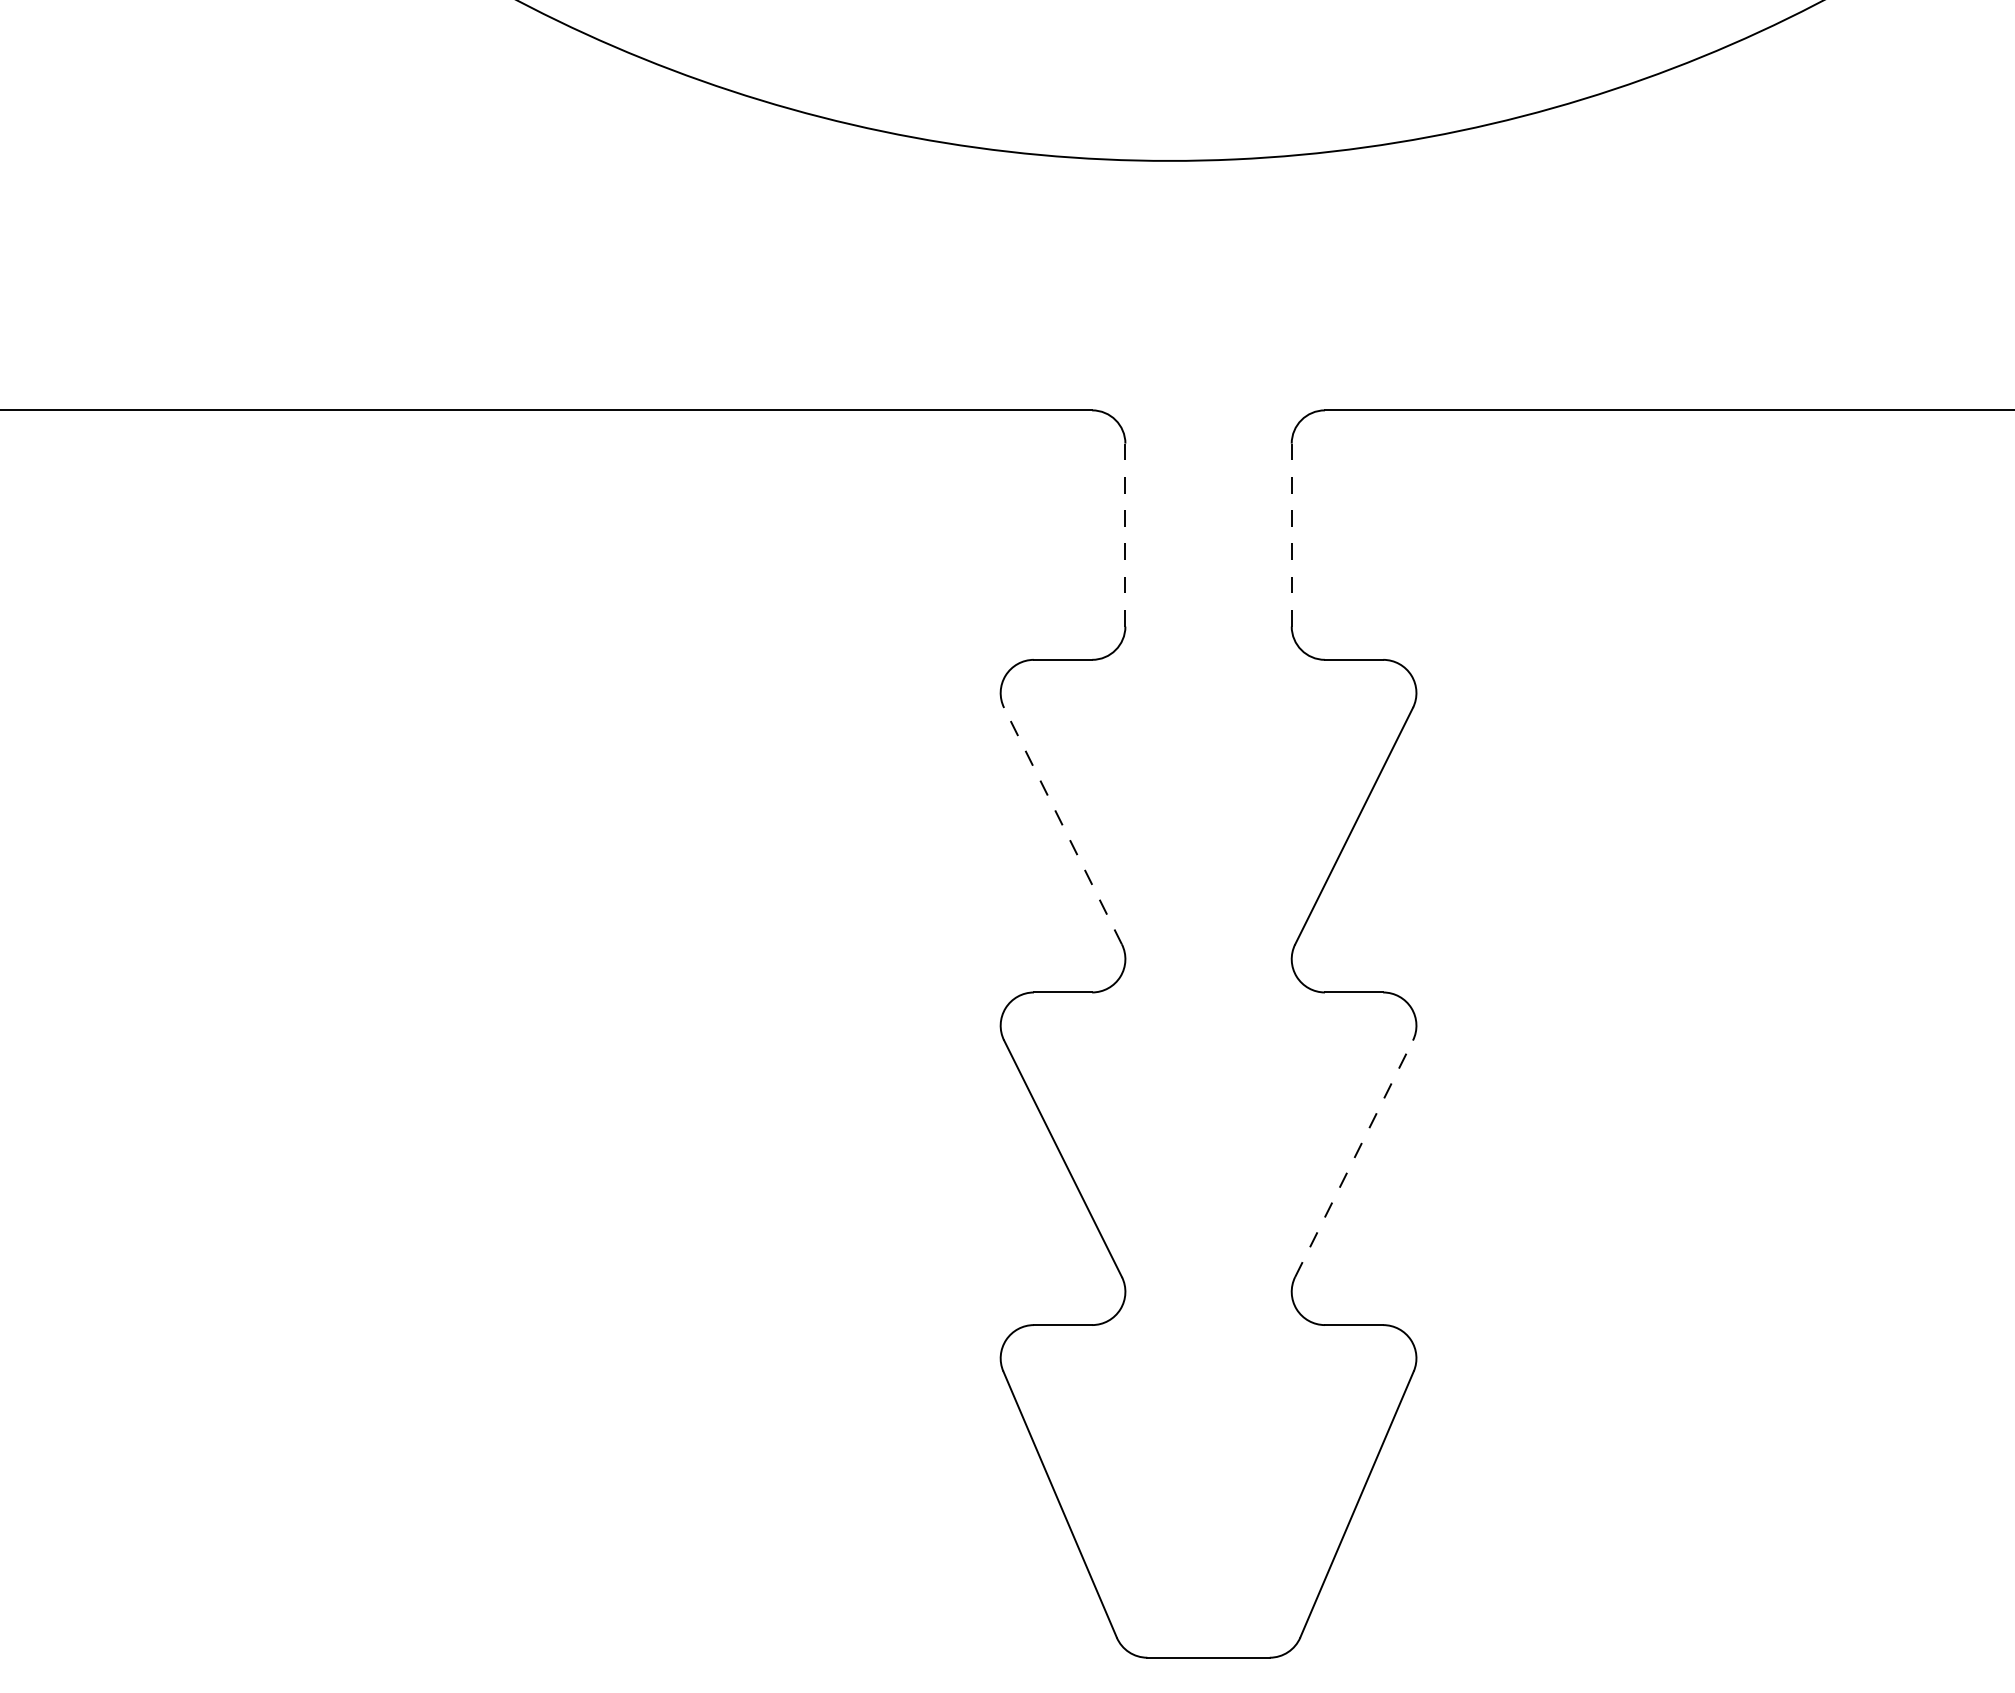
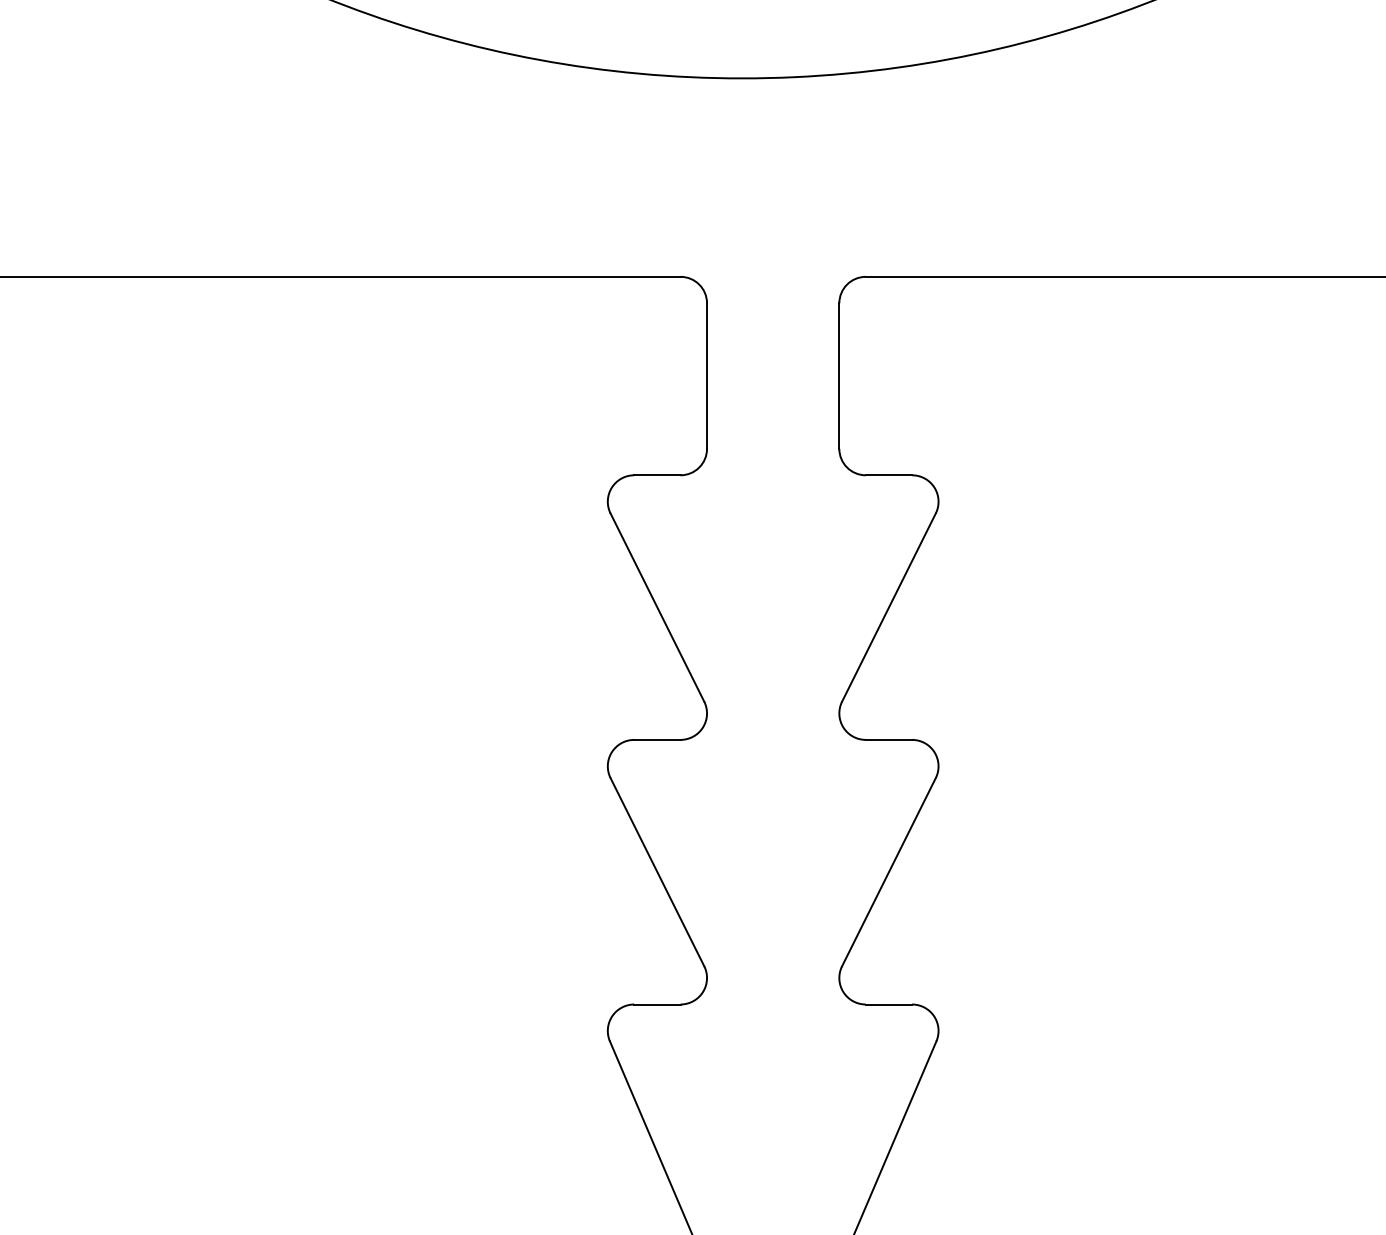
line: (1125, 534) -> (707, 375), dashed -> solid
line: (1291, 534) -> (839, 375), dashed -> solid
line: (1062, 825) -> (656, 607), dashed -> solid
line: (1354, 1158) -> (889, 871), dashed -> solid

